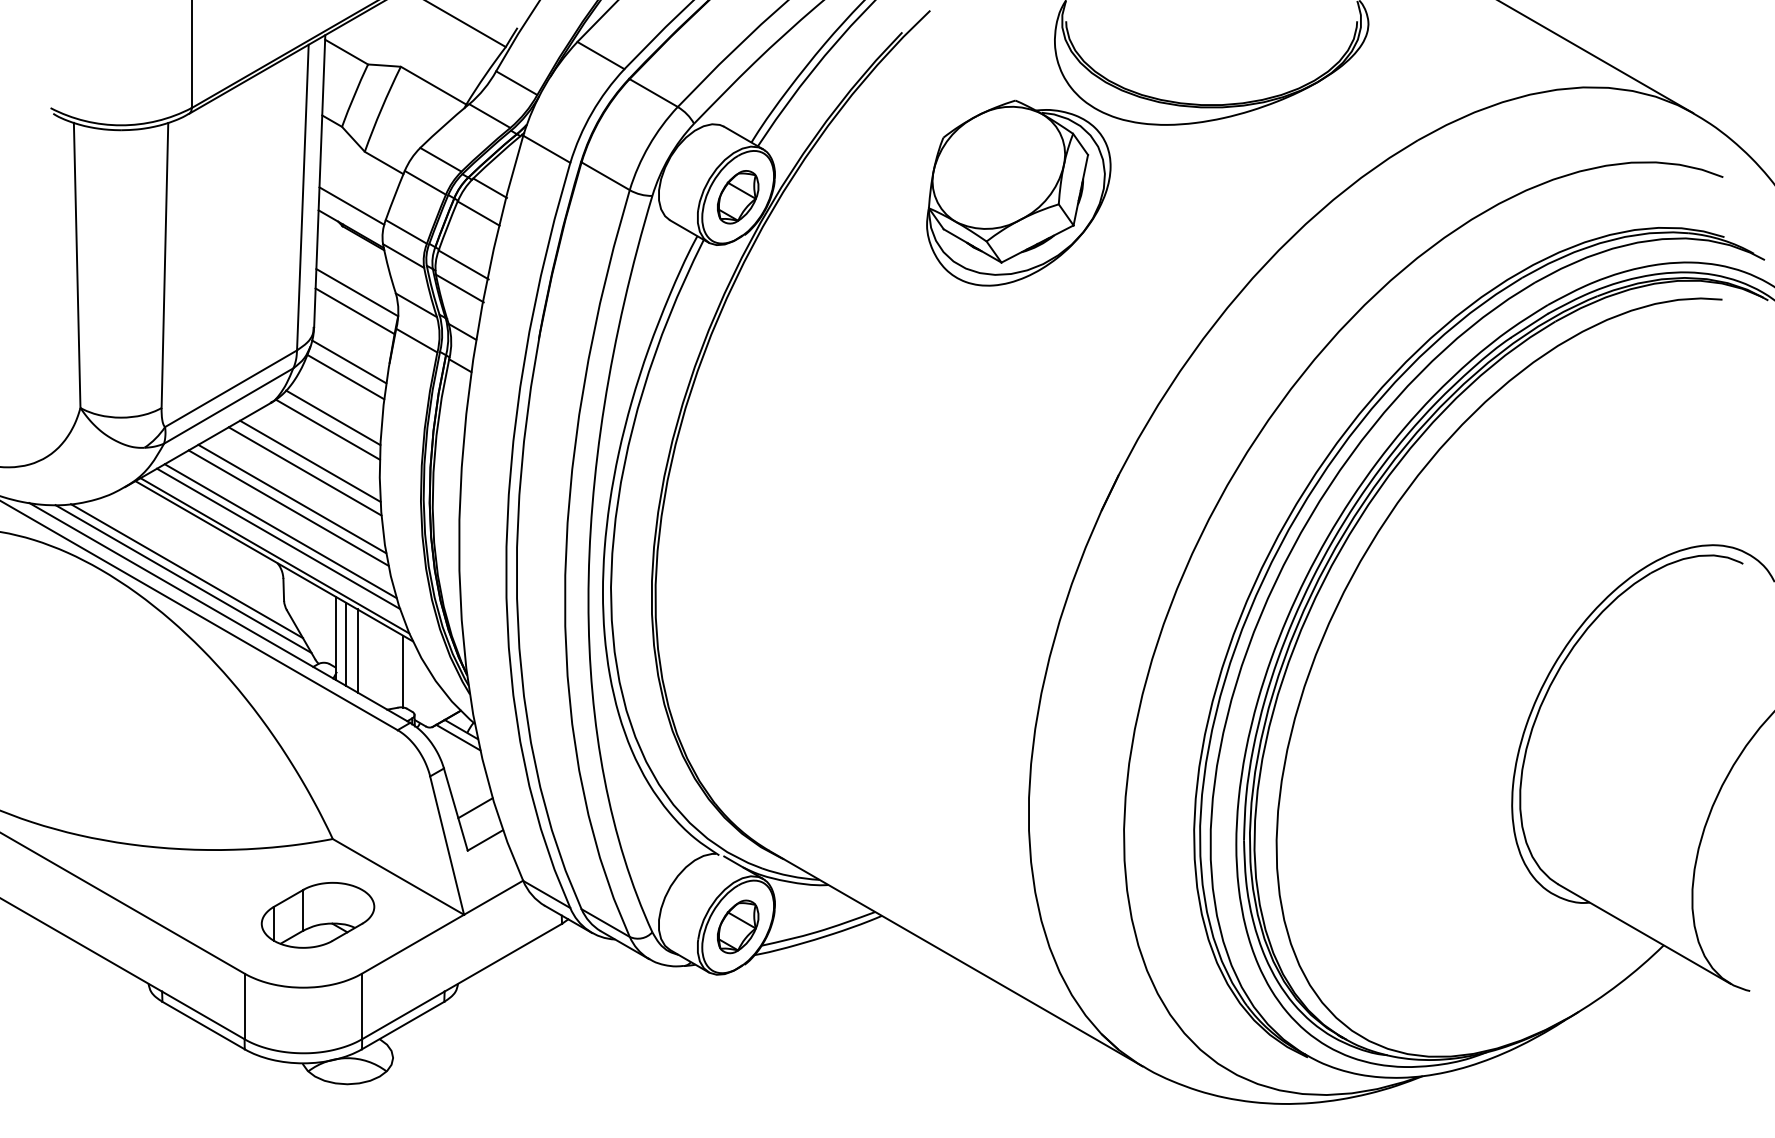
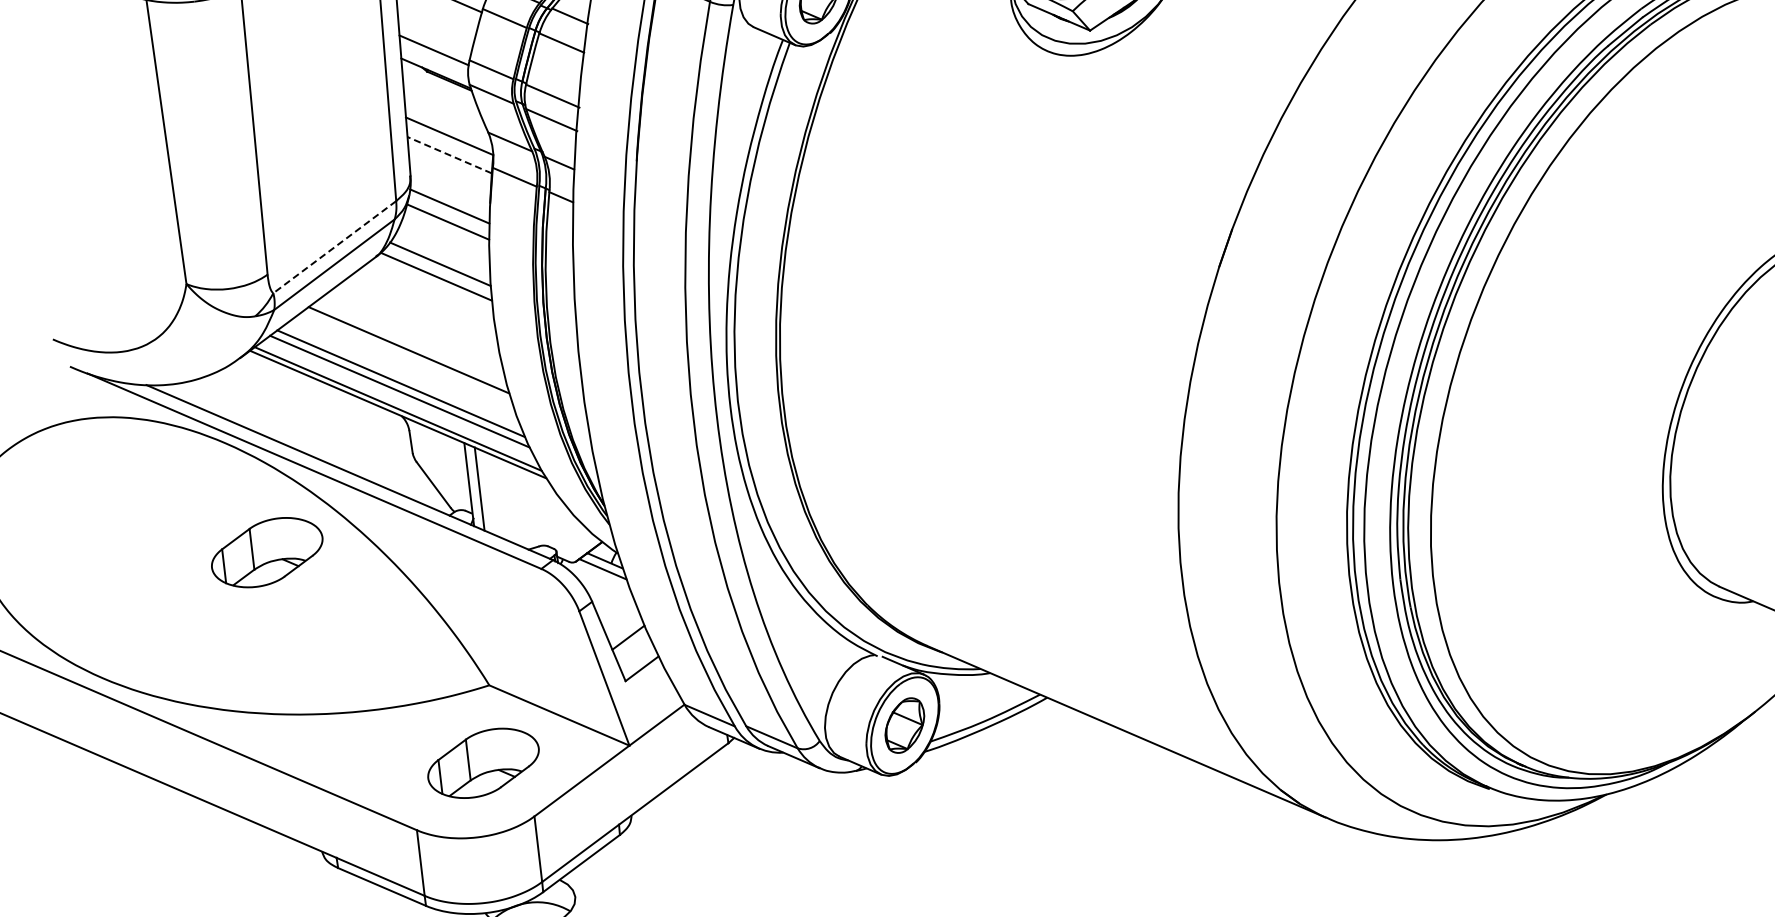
line: (355, 311) -> (450, 155), solid -> dashed
line: (230, 388) -> (334, 246), solid -> dashed
line: (310, 460) -> (422, 309), removed
line: (304, 471) -> (417, 321), removed
line: (288, 507) -> (406, 359), removed
line: (186, 571) -> (311, 435), removed
line: (183, 578) -> (309, 442), removed
line: (357, 650) -> (491, 493), removed
line: (403, 671) -> (540, 509), removed
part: (128, 682) -> (266, 552), added

